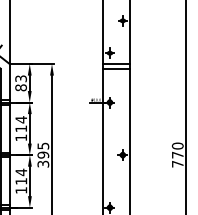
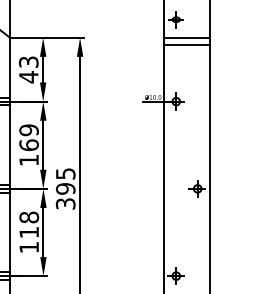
text: (20, 87) -> (27, 76), 83 -> 43
text: (21, 124) -> (29, 138), 114 -> 169
text: (21, 172) -> (29, 217), 114 -> 118

